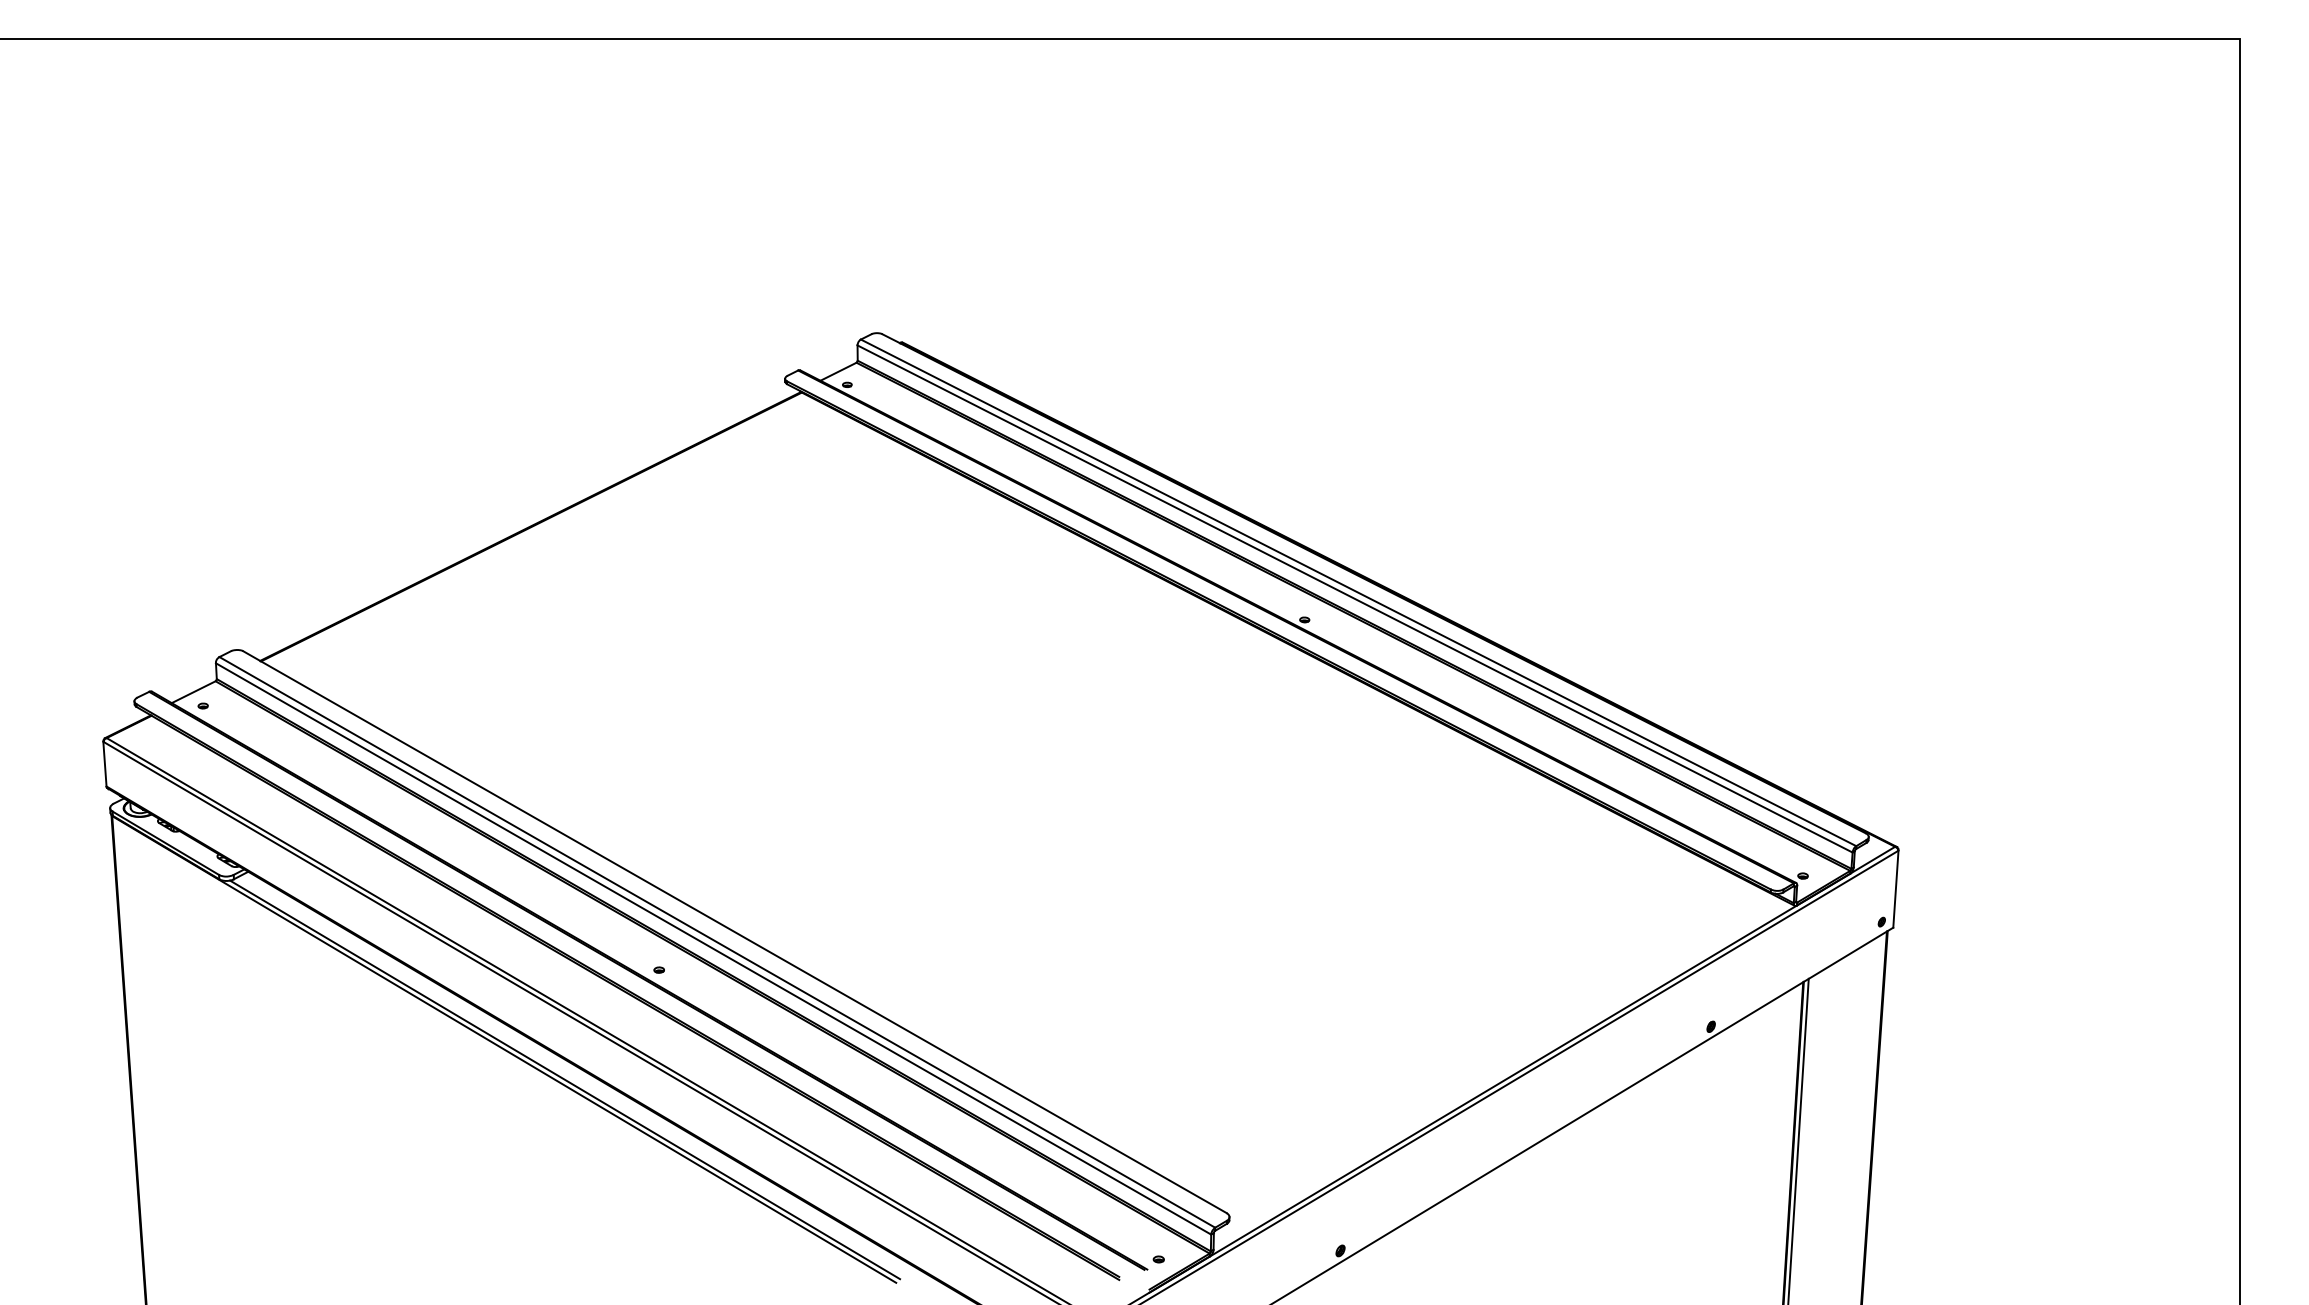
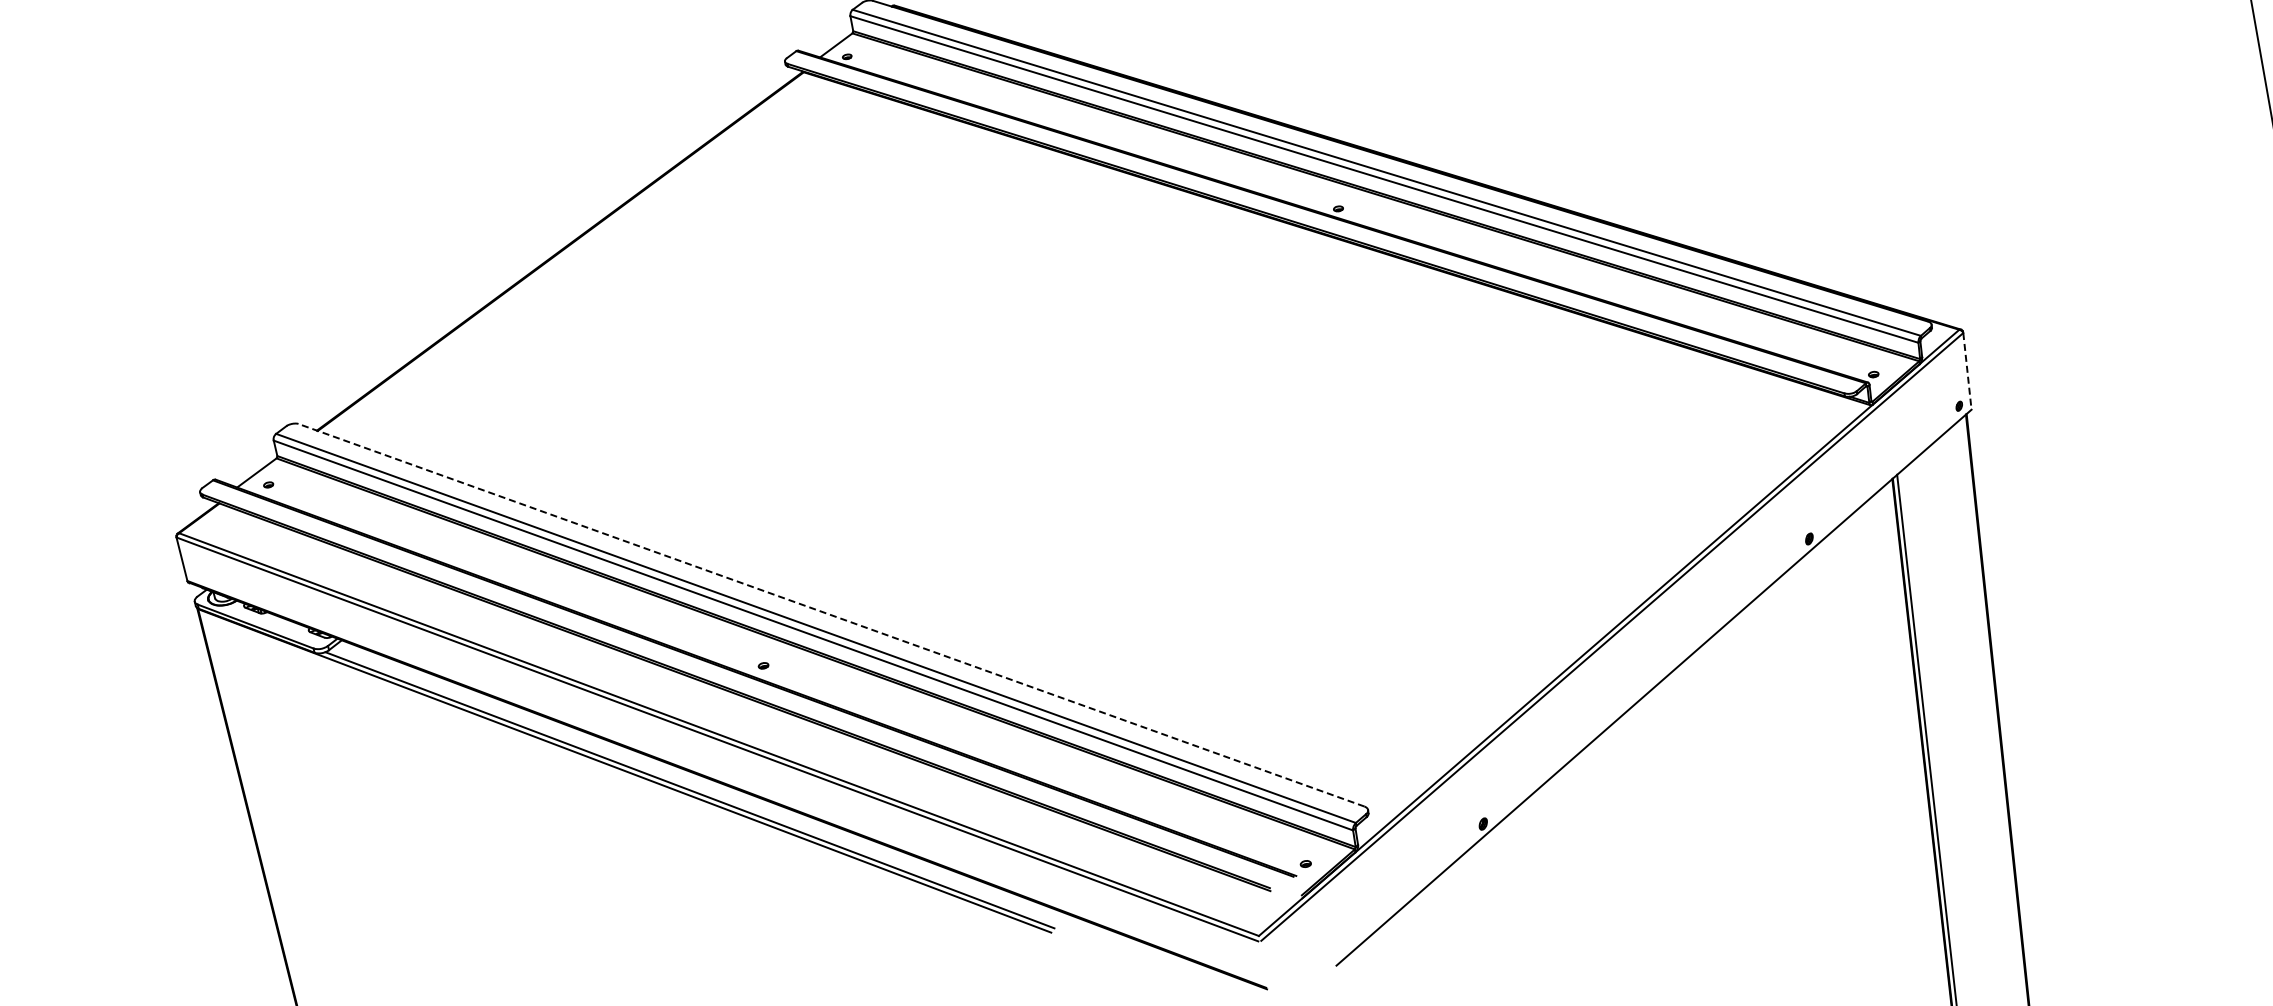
line: (1895, 889) -> (1967, 371), solid -> dashed
line: (734, 931) -> (831, 614), solid -> dashed

